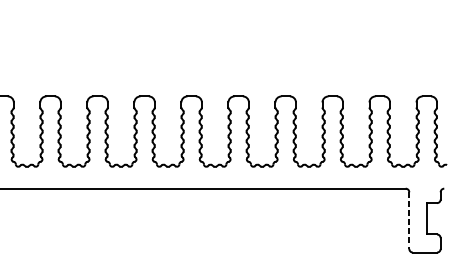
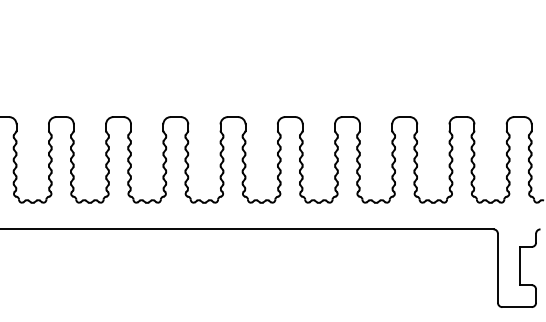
line: (408, 220) -> (497, 268), dashed -> solid

